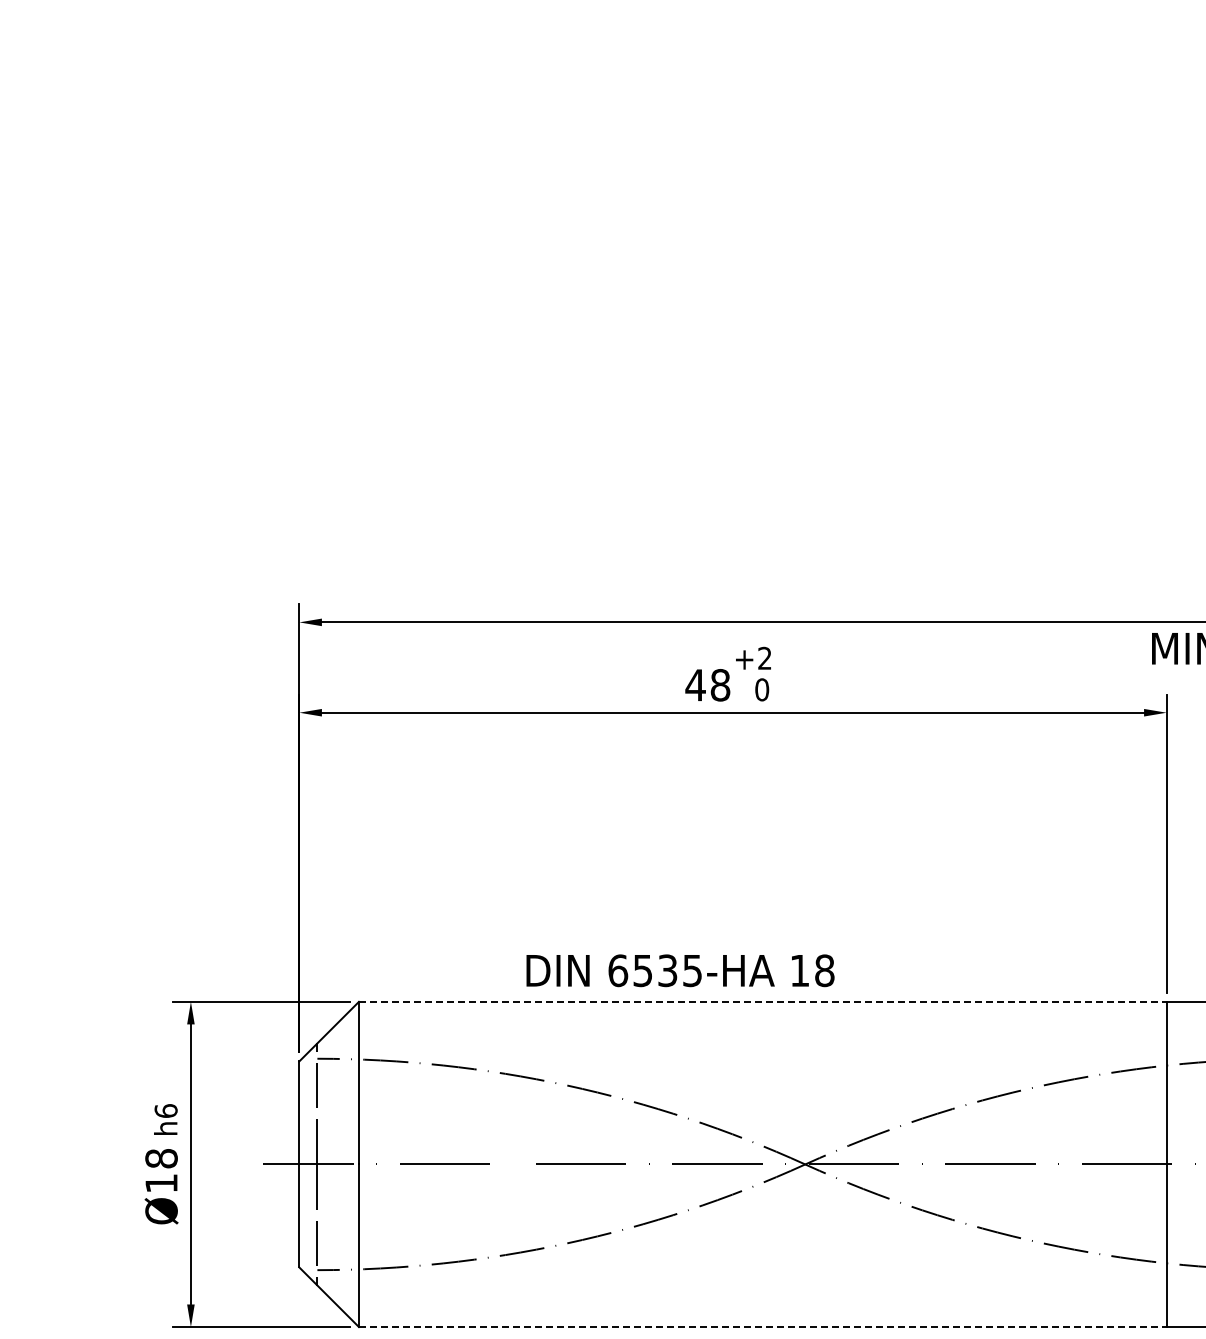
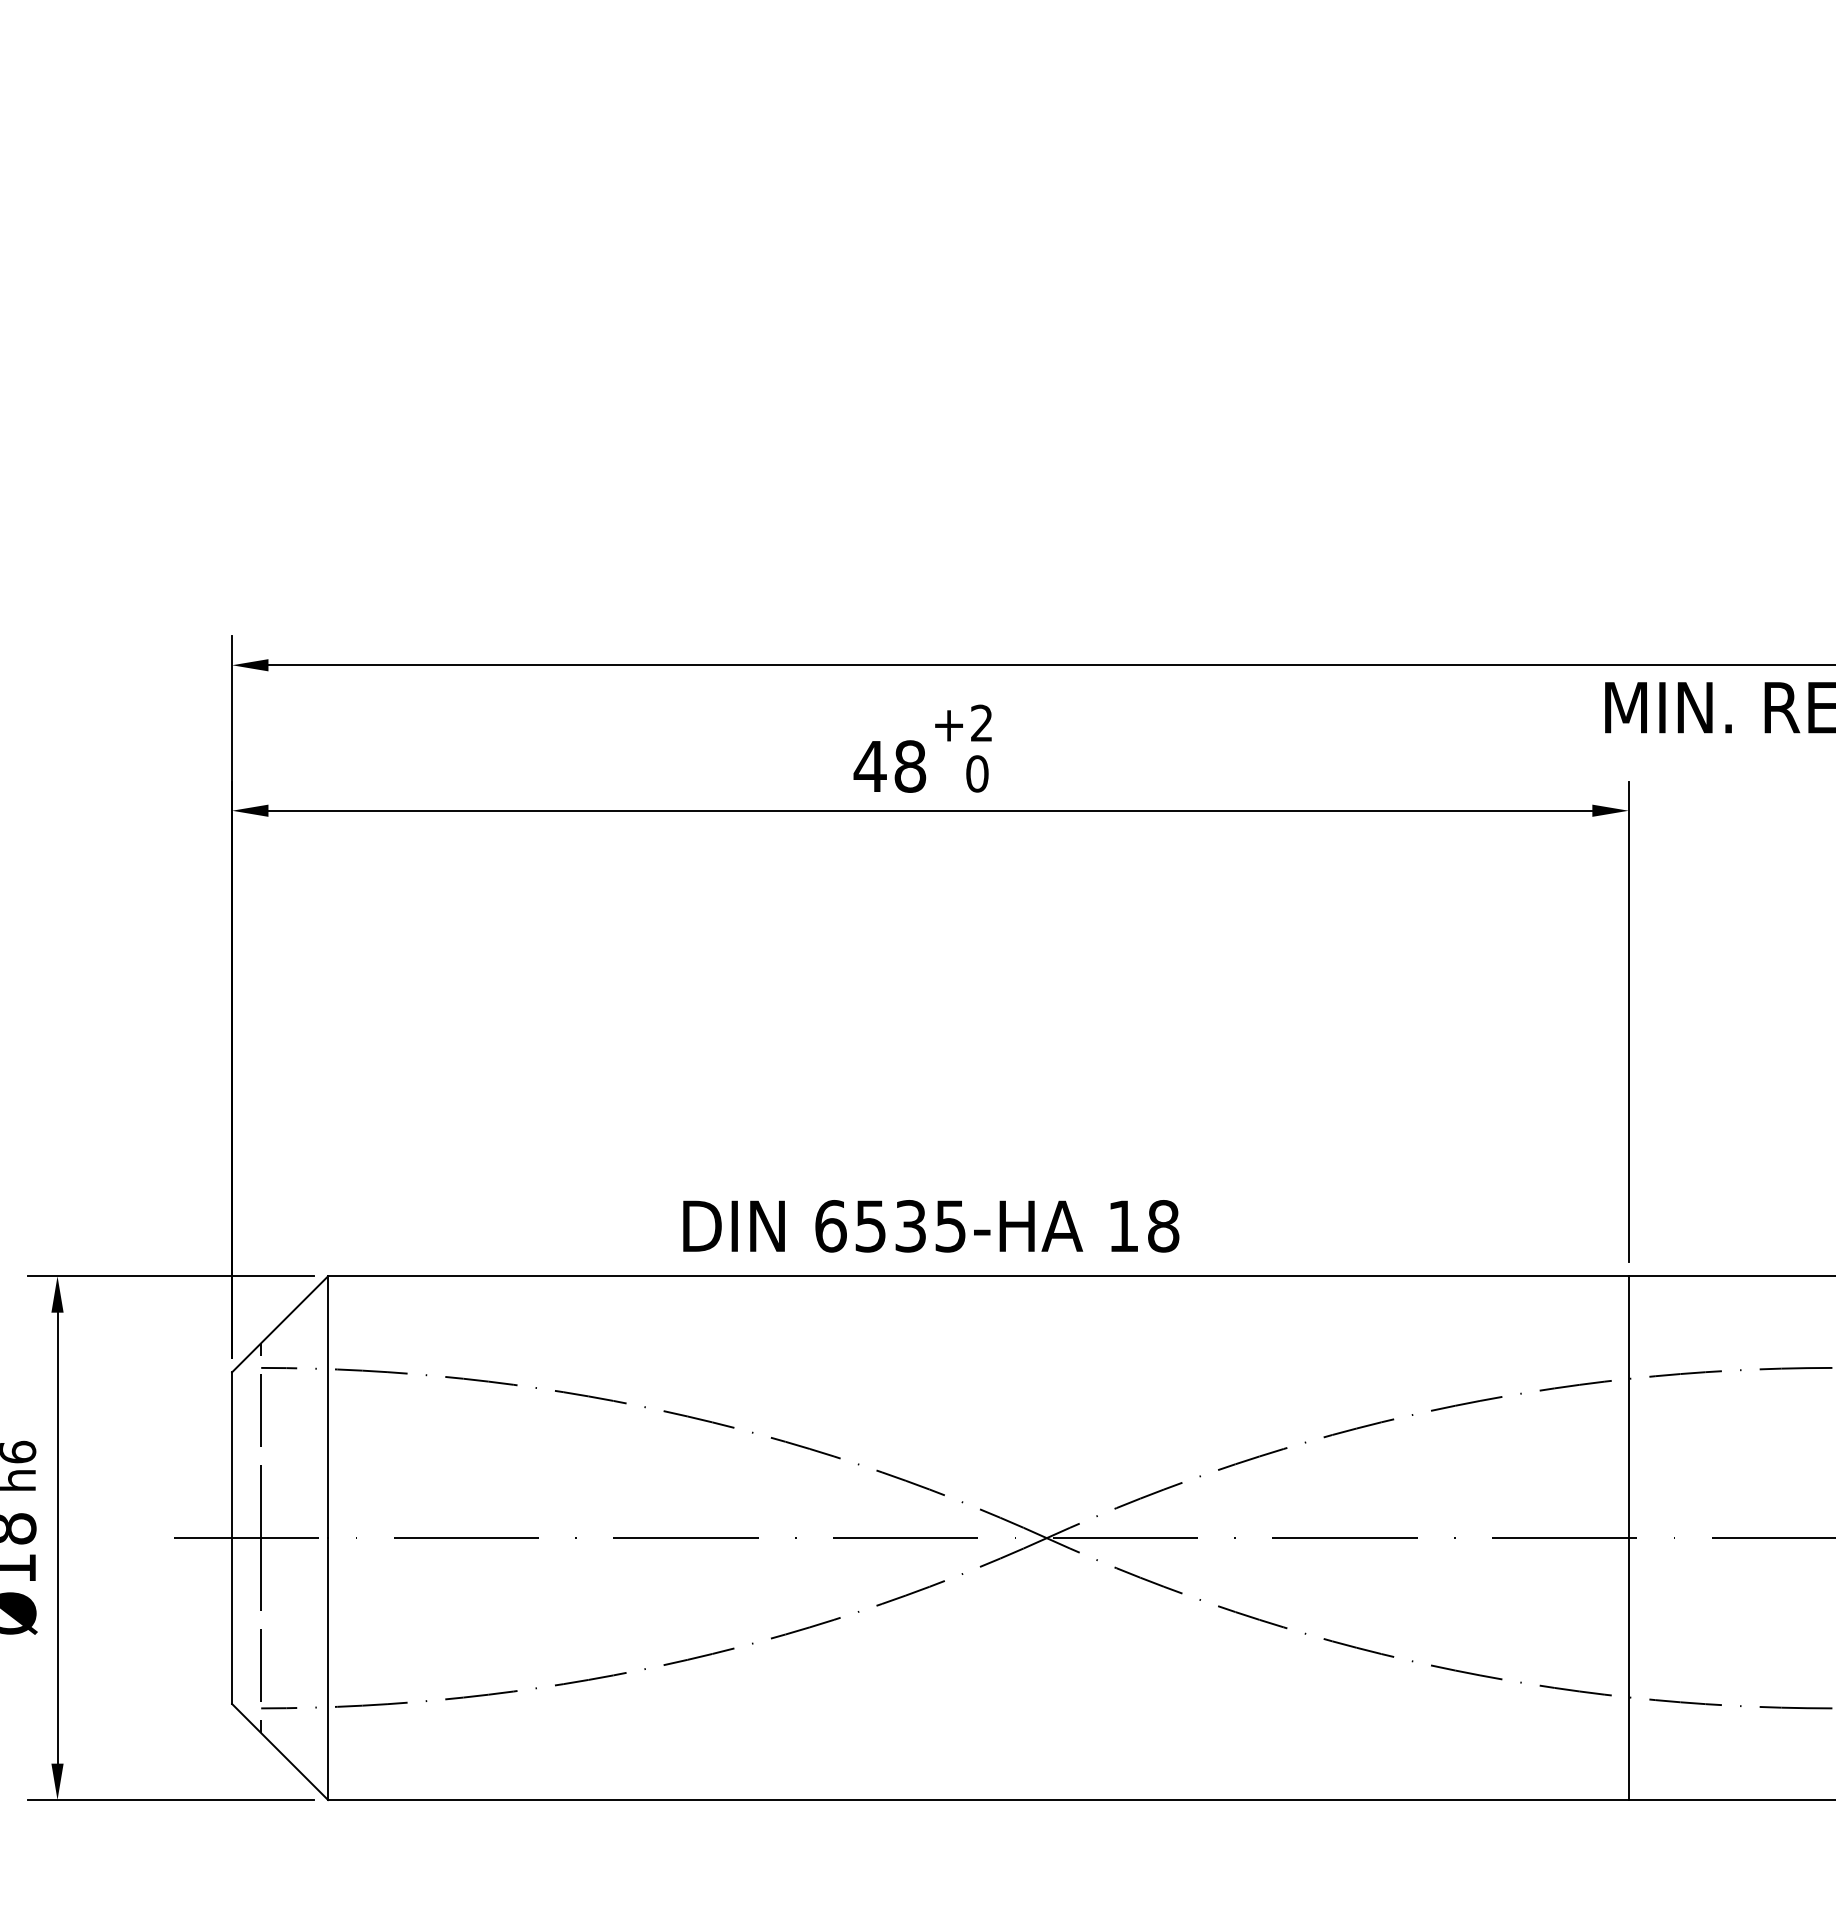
text: (680, 970) -> (931, 1225), moved
line: (762, 1001) -> (977, 1275), dashed -> solid
line: (762, 1327) -> (977, 1800), dashed -> solid

